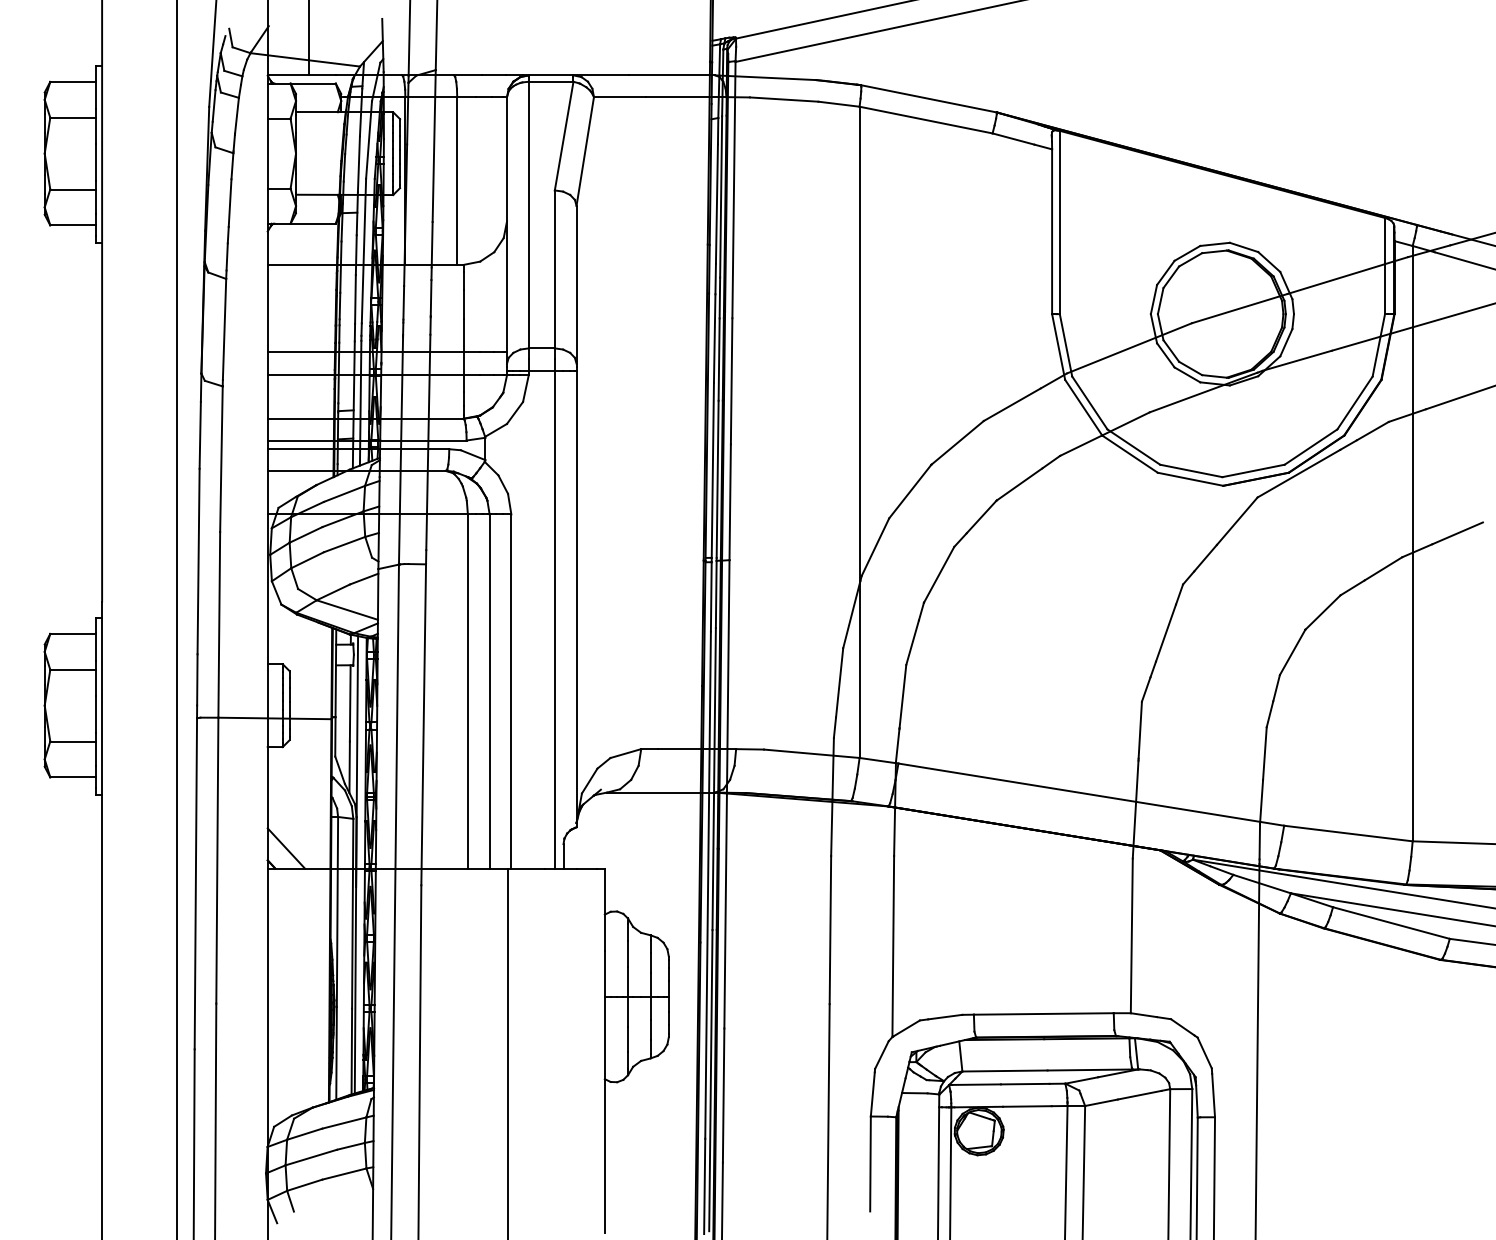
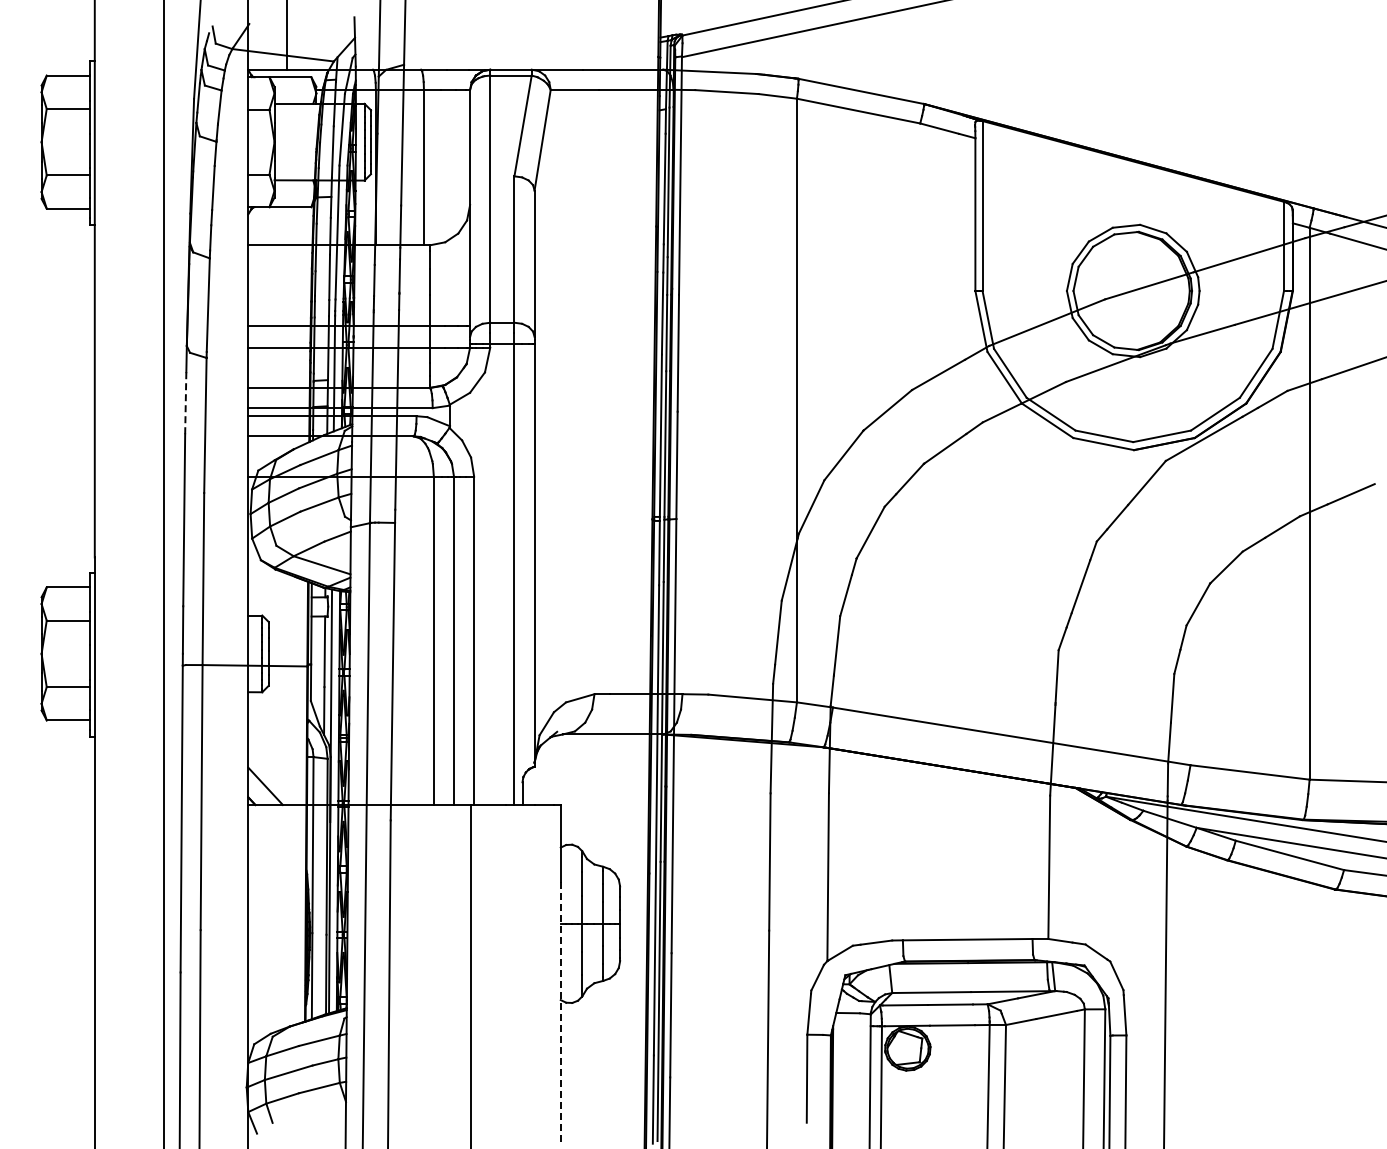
line: (199, 435) -> (185, 403), solid -> dashed
line: (604, 1092) -> (560, 1012), solid -> dashed

